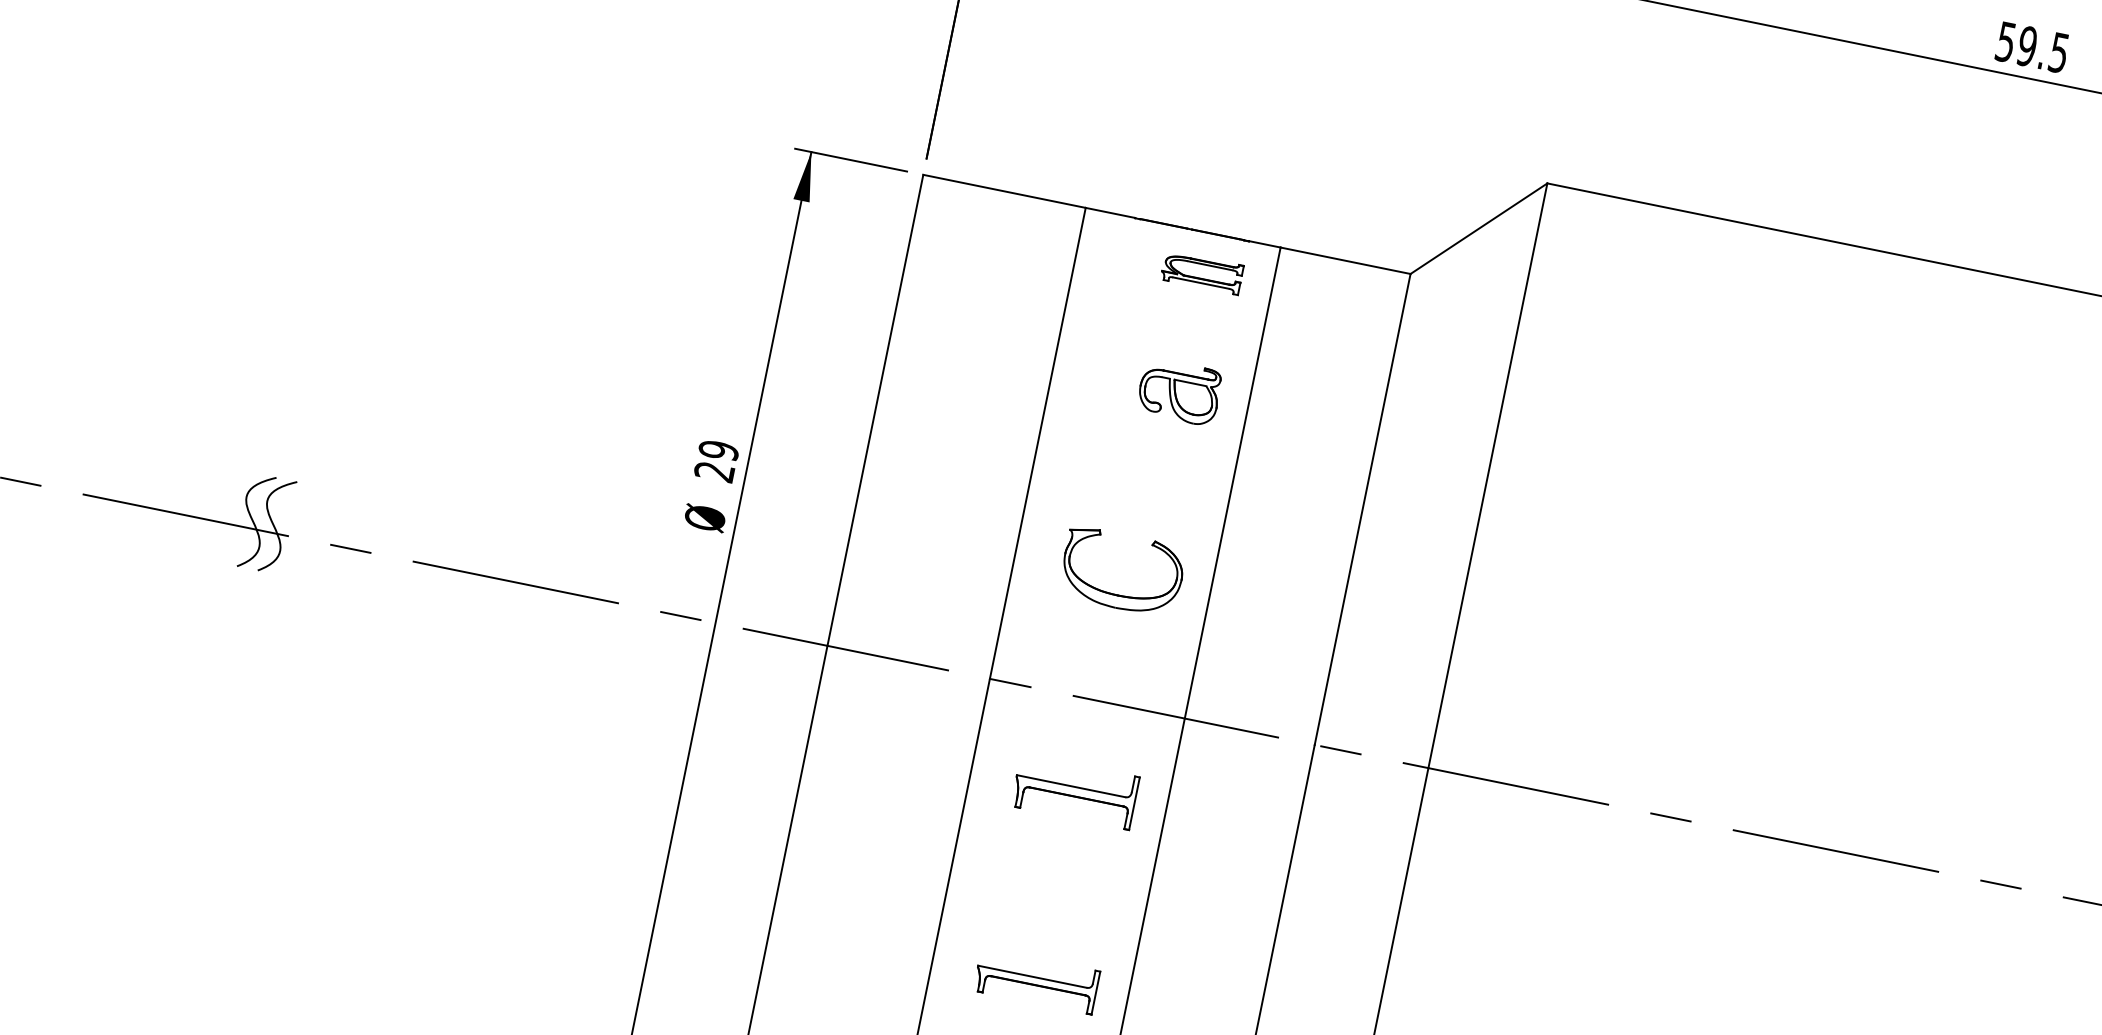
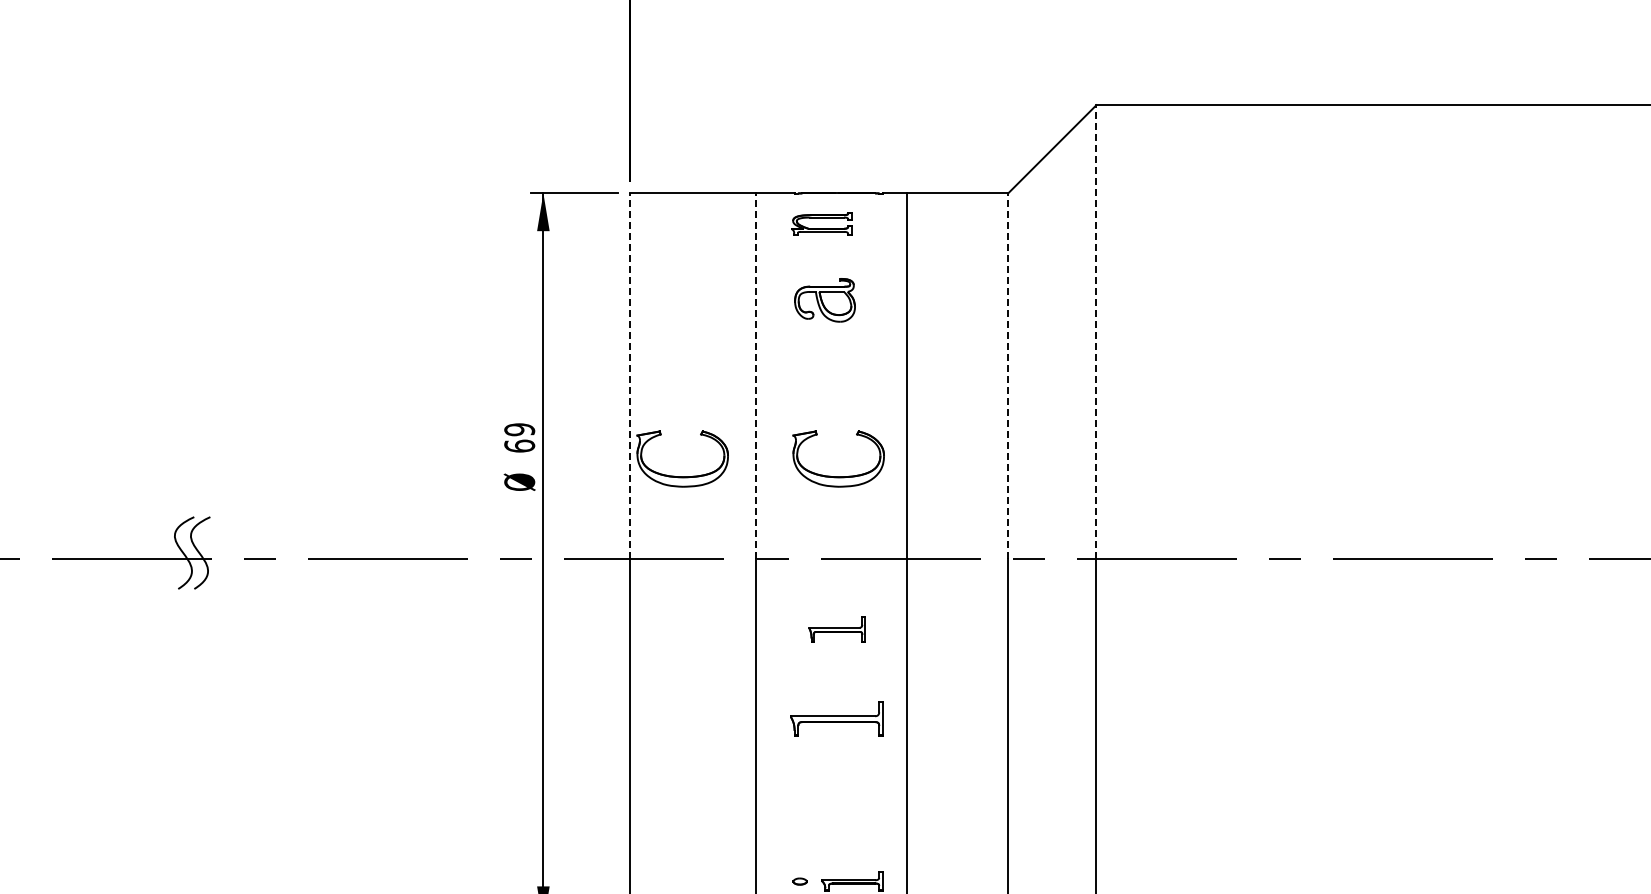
part: (1201, 271) -> (821, 223), moved
part: (1178, 392) -> (824, 300), moved
line: (875, 410) -> (630, 376), solid -> dashed
line: (1038, 444) -> (756, 376), solid -> dashed
text: (714, 470) -> (519, 445), 29 -> 69
line: (1488, 475) -> (1096, 331), solid -> dashed
line: (1362, 510) -> (1008, 376), solid -> dashed
part: (916, 553) -> (682, 476), added
part: (1074, 791) -> (836, 629), size x0.6
part: (1036, 980) -> (836, 718), moved

